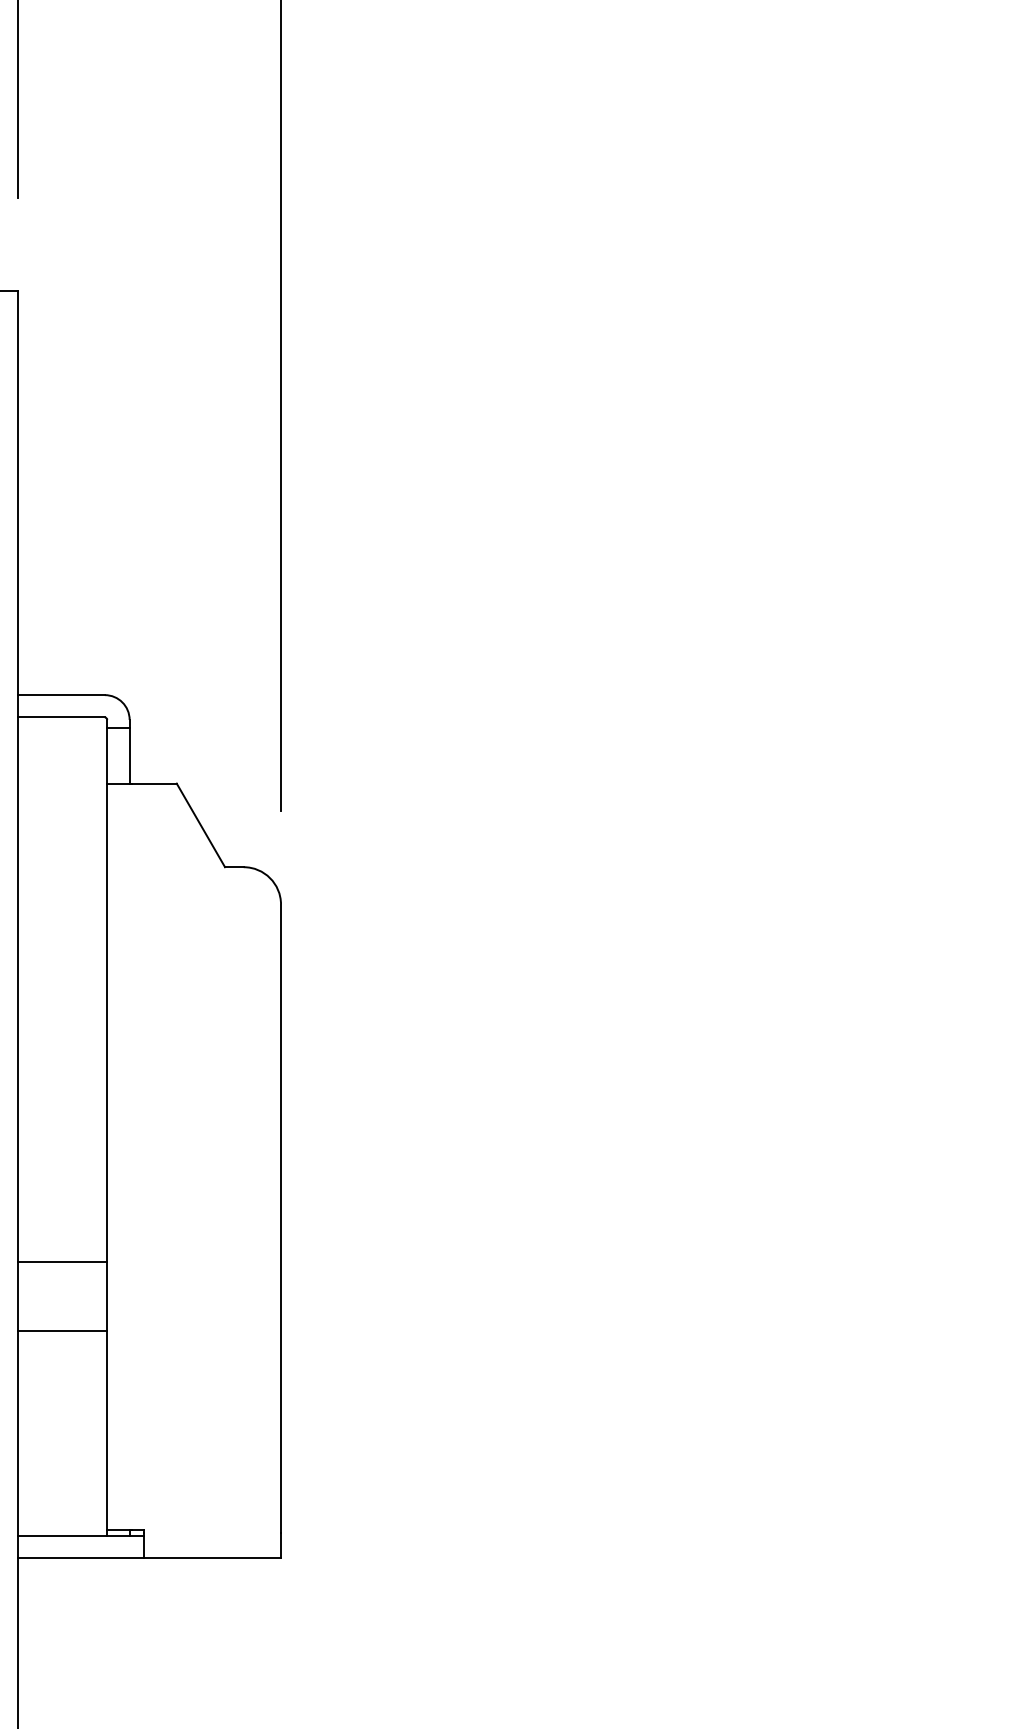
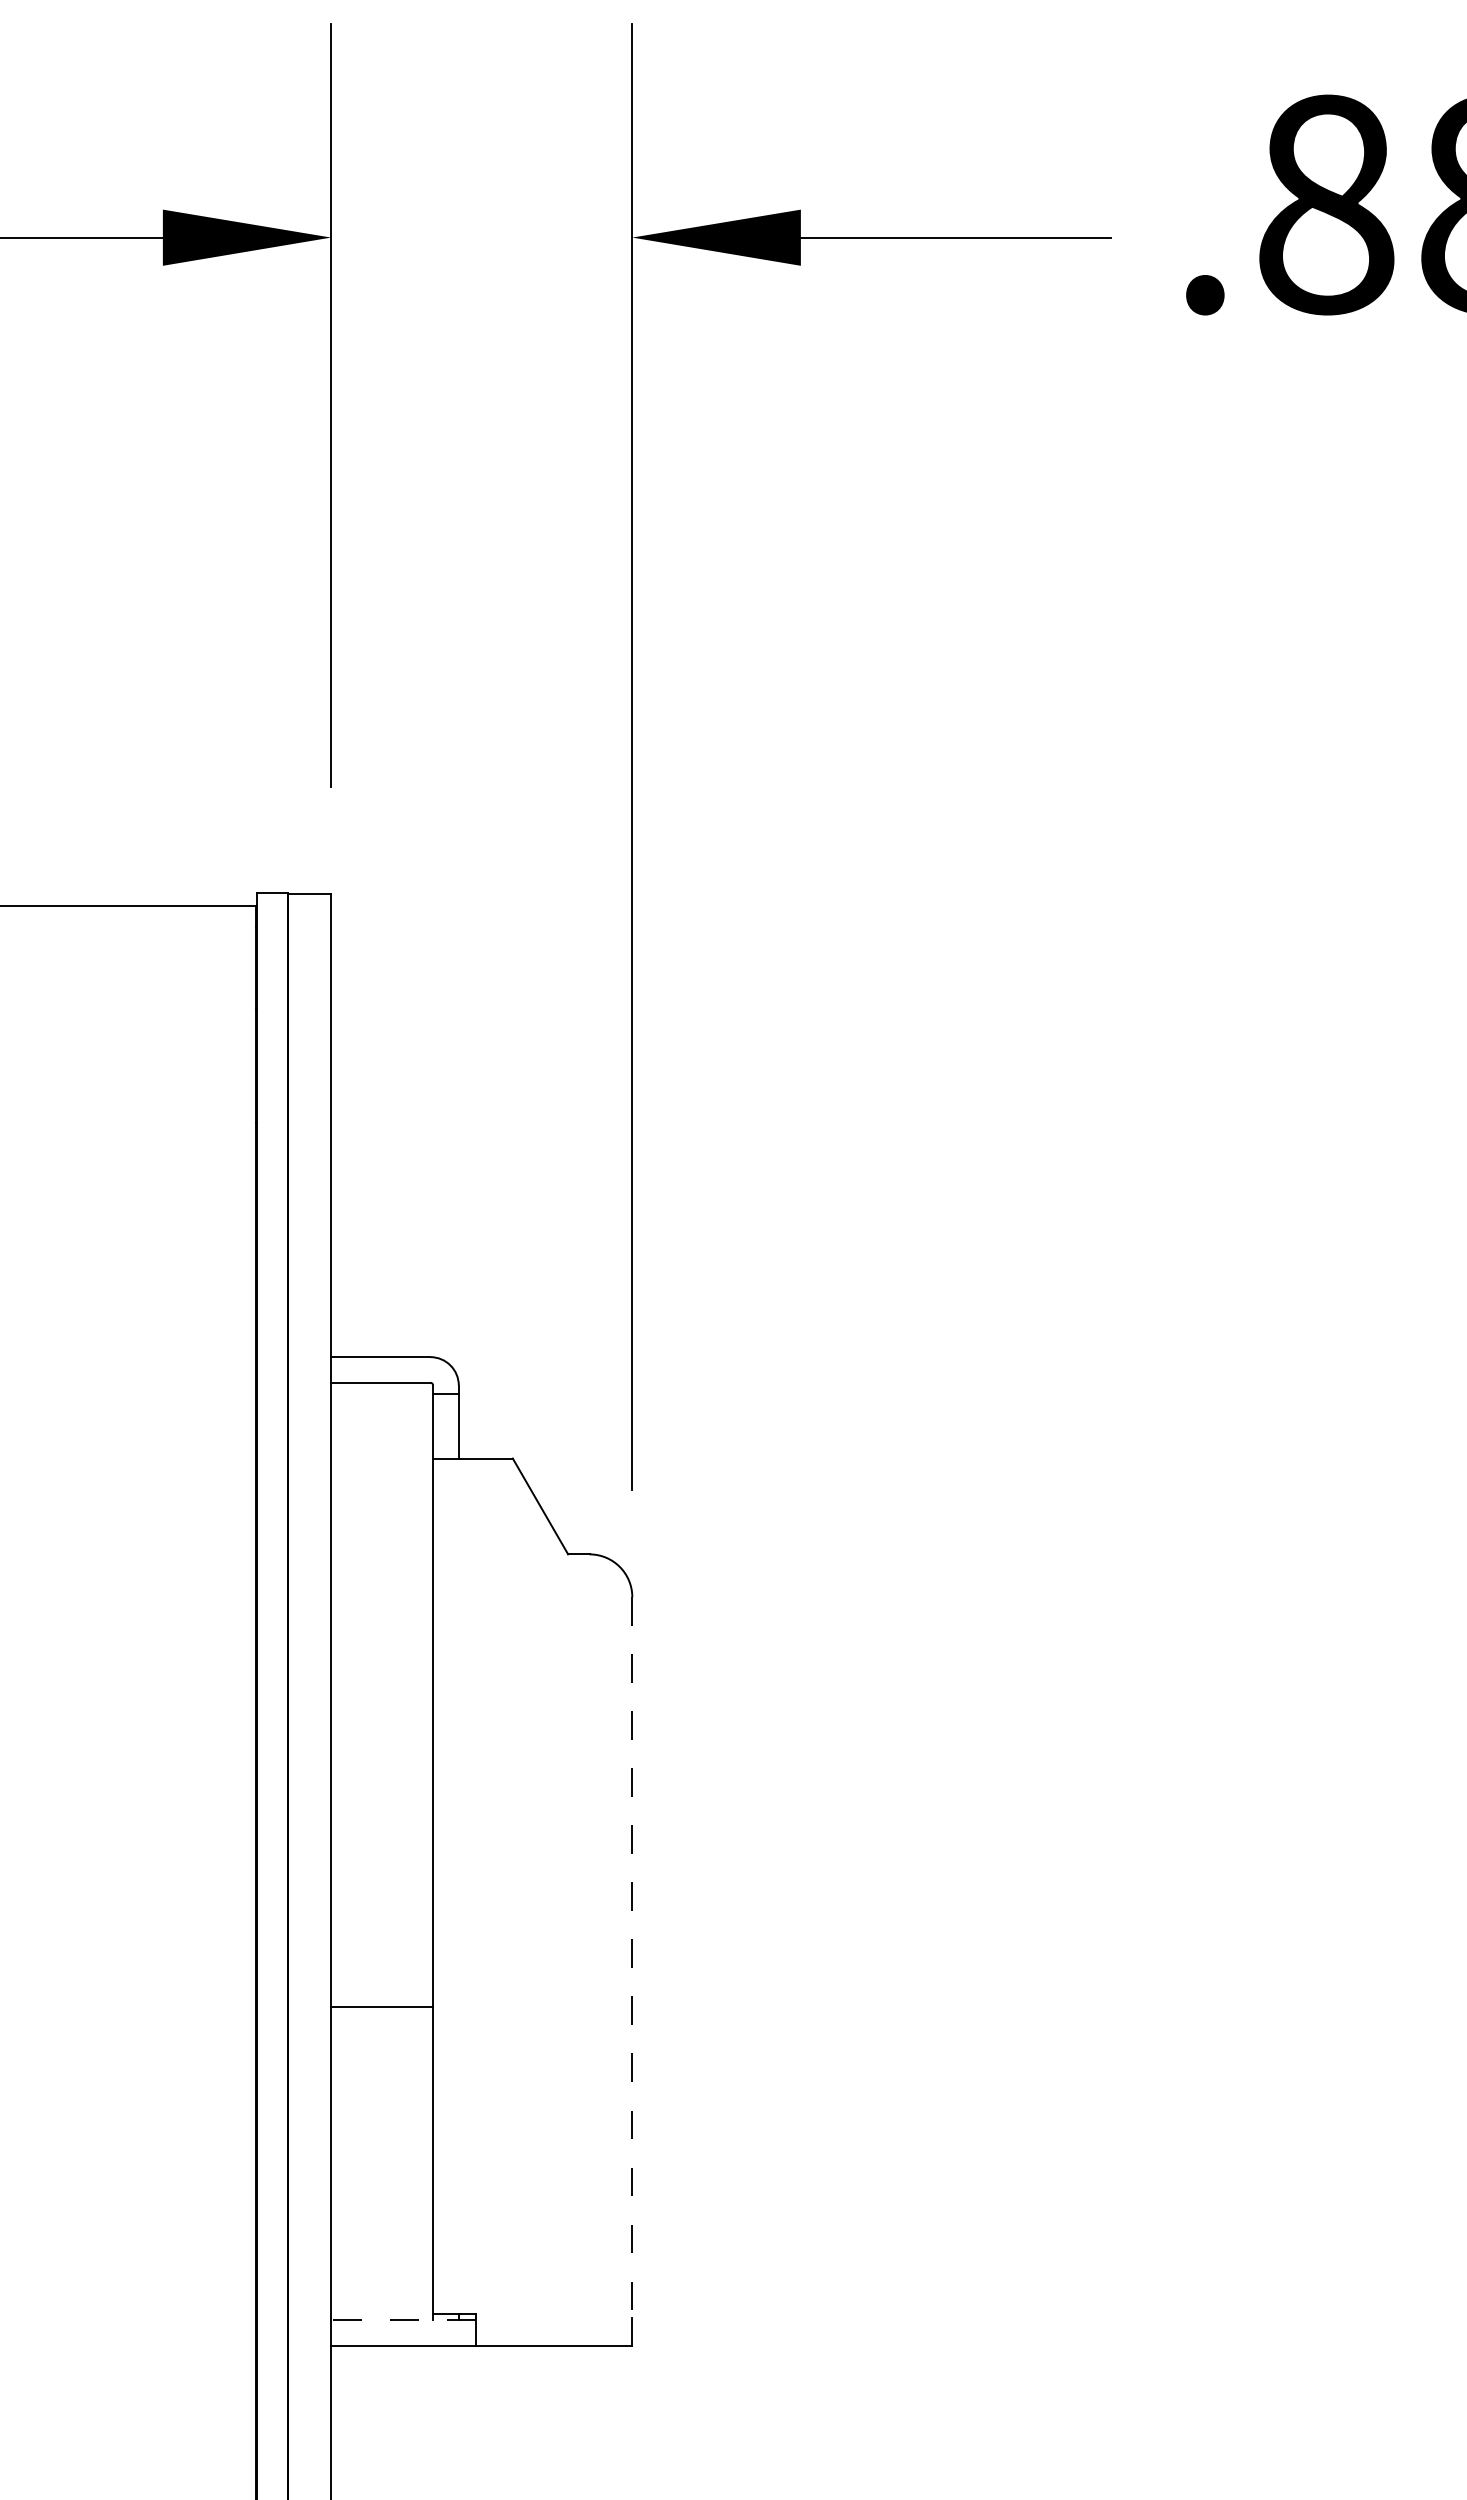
line: (281, 1218) -> (632, 1957), solid -> dashed
line: (63, 1331) -> (382, 2086), removed
line: (80, 1535) -> (402, 2320), solid -> dashed

